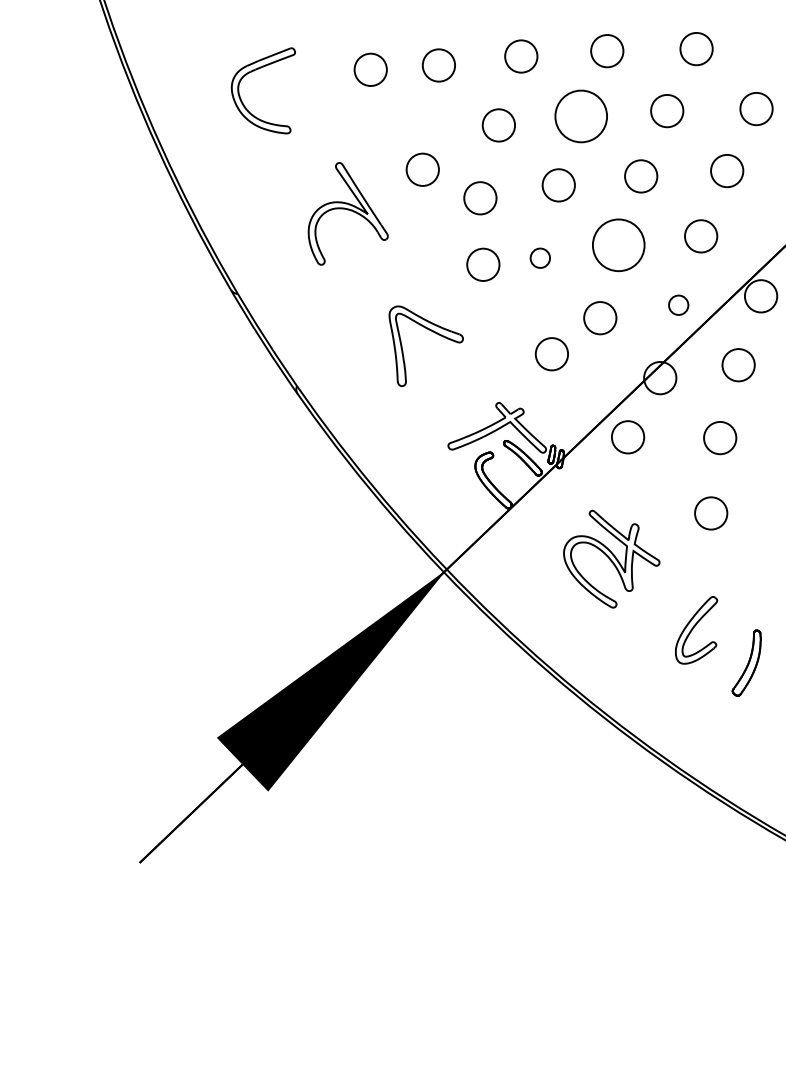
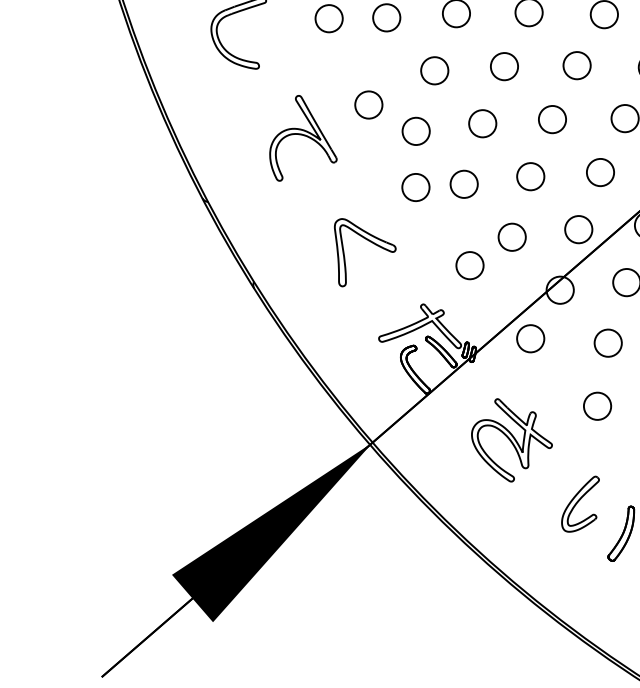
circle: (581, 116) -> (504, 66), size x0.62
circle: (618, 245) -> (530, 176), size x0.62
circle: (540, 258) -> (464, 184), size x1.67
circle: (678, 305) -> (578, 229), size x1.67

